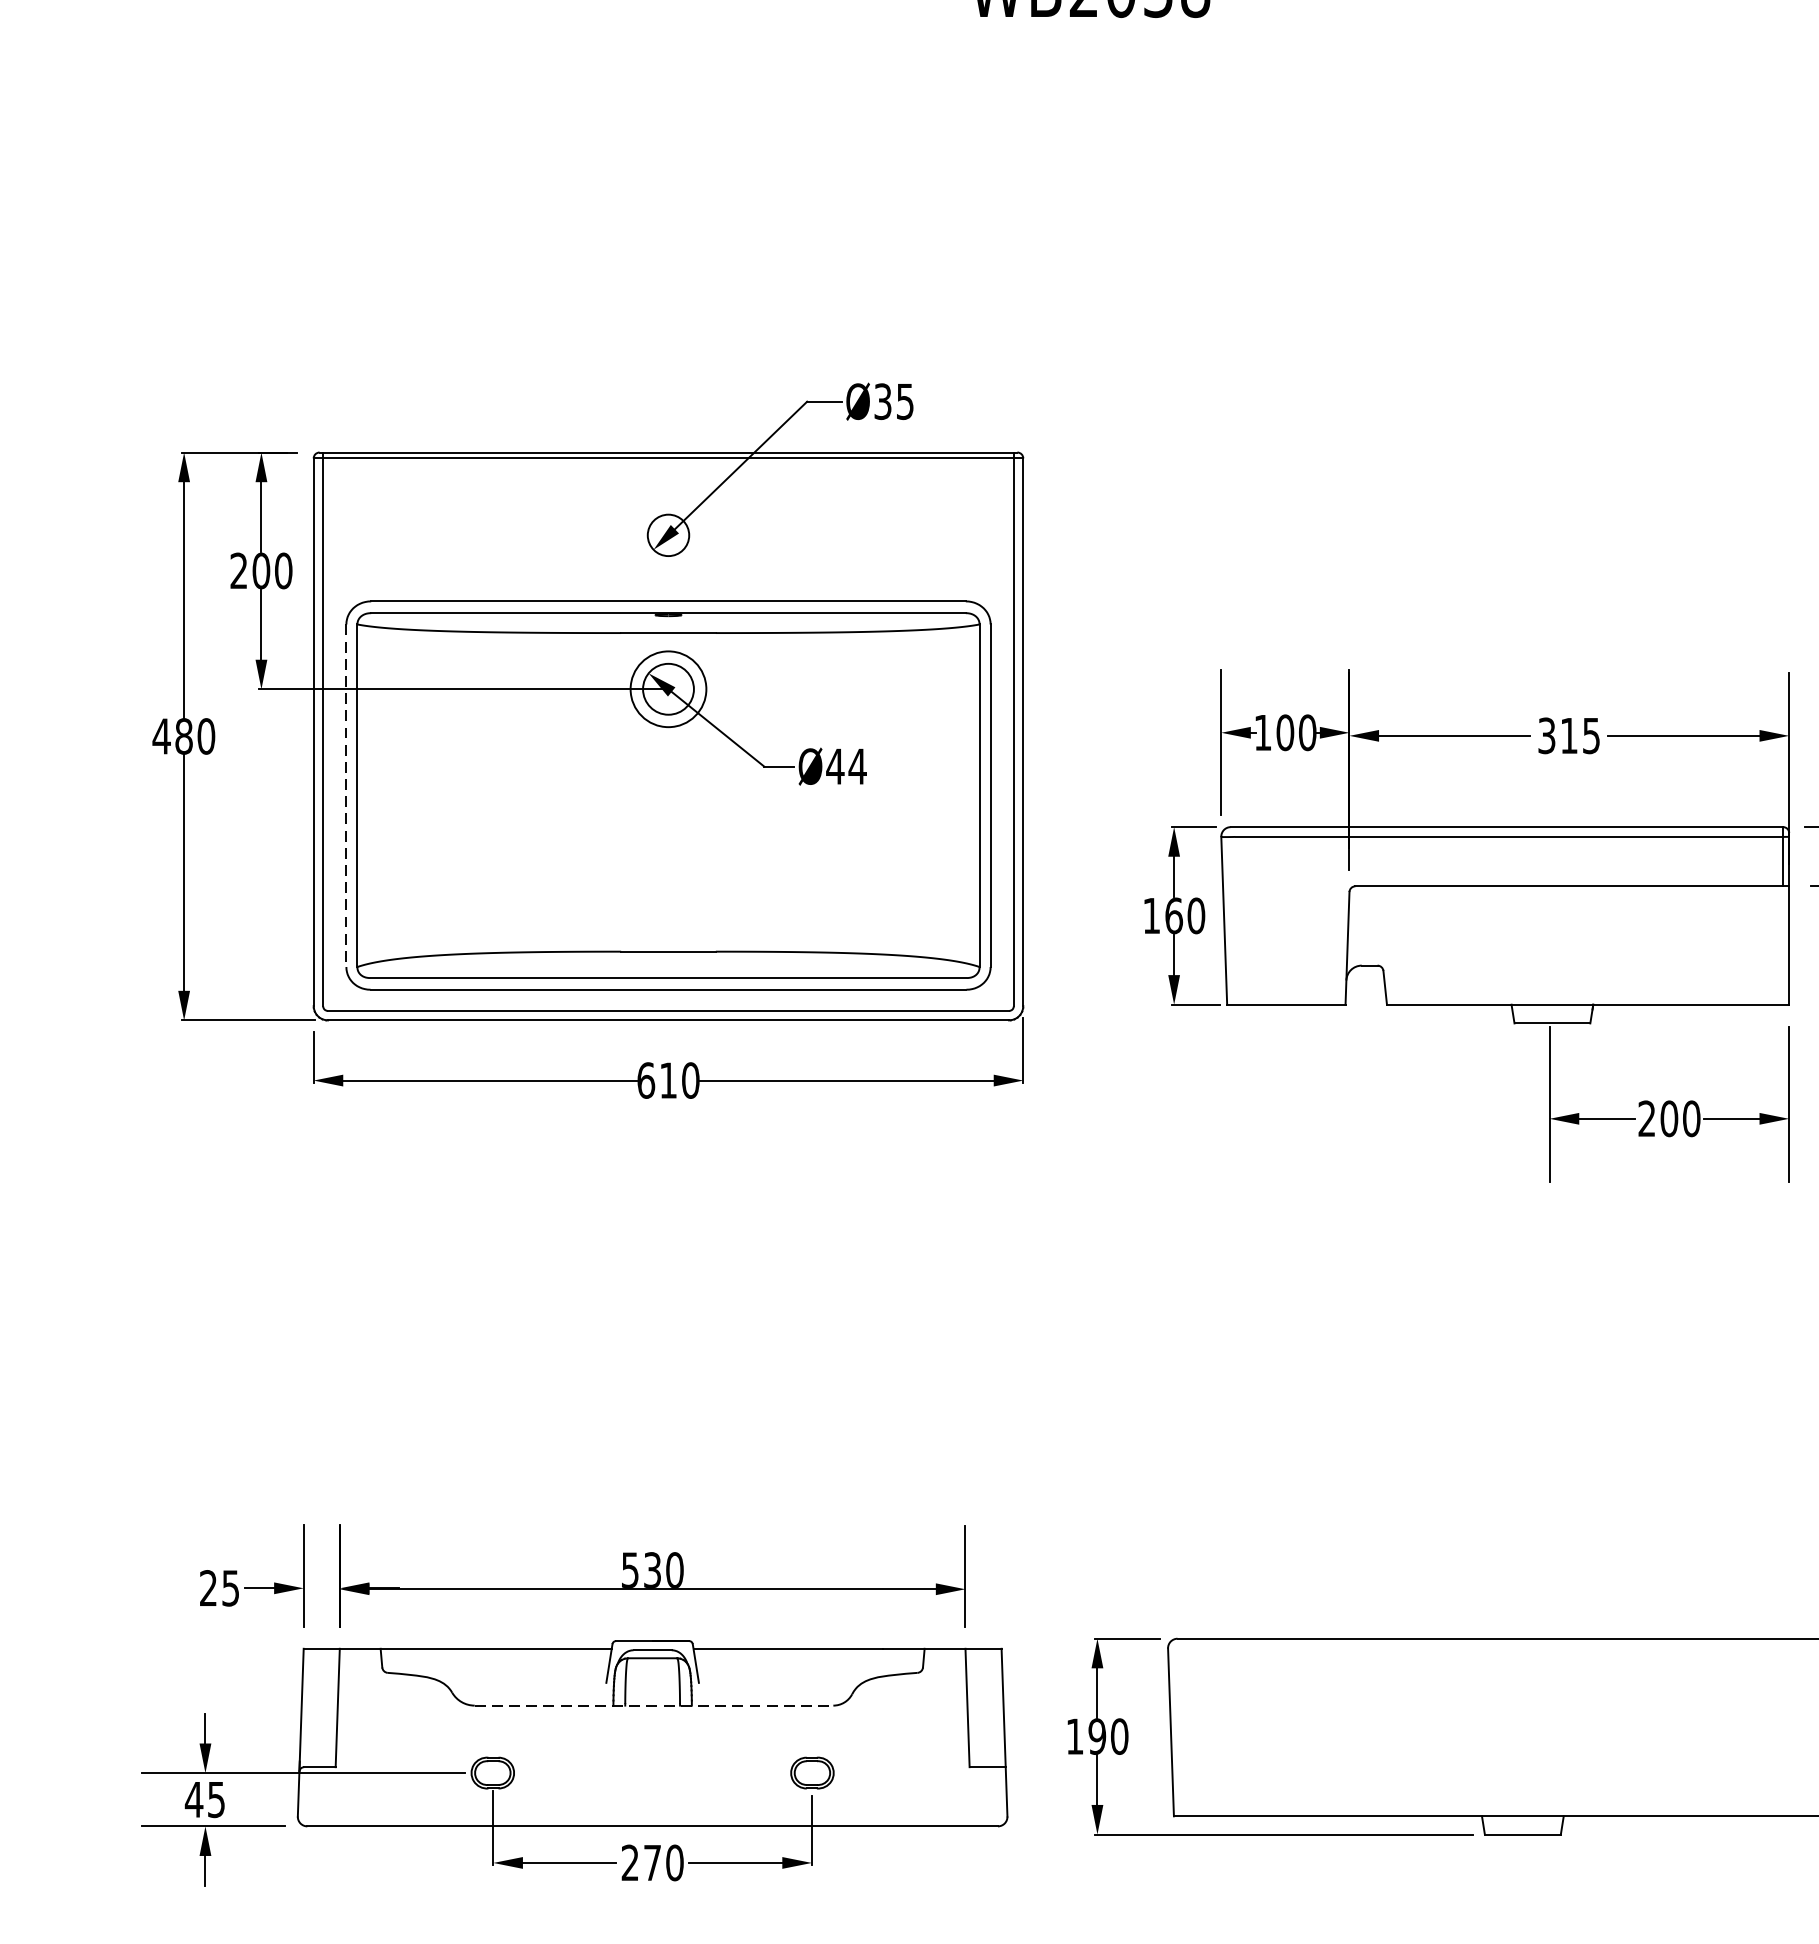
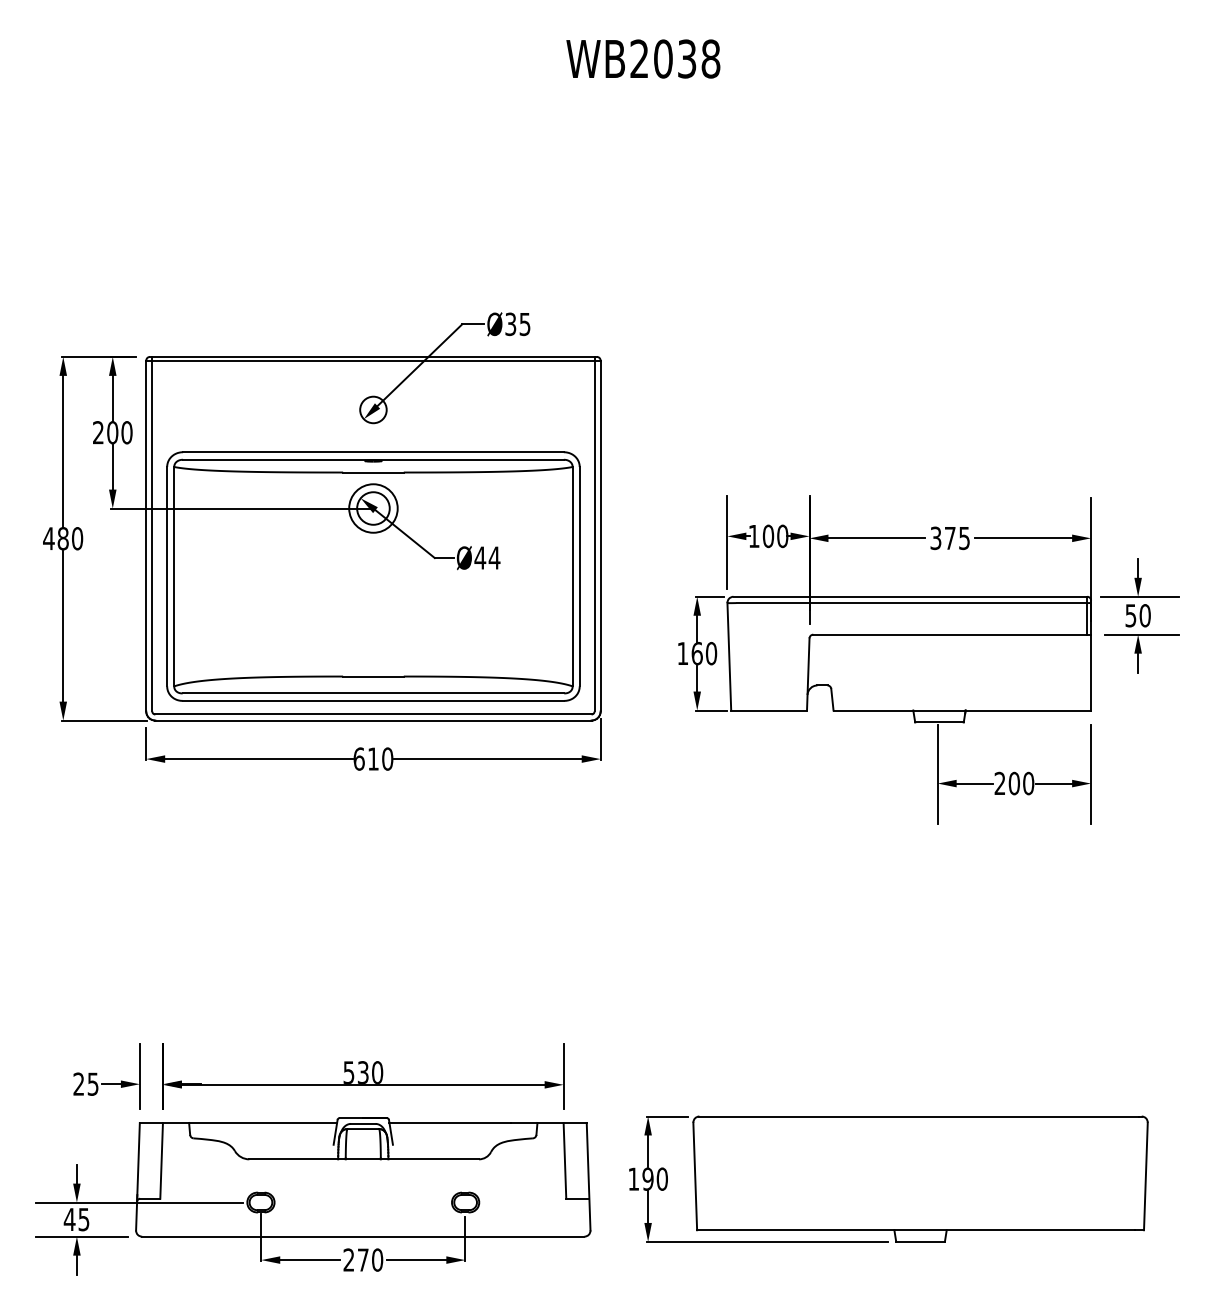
text: (1569, 736) -> (950, 538), 315 -> 375
line: (346, 795) -> (167, 576), dashed -> solid
line: (654, 1705) -> (364, 1159), dashed -> solid

